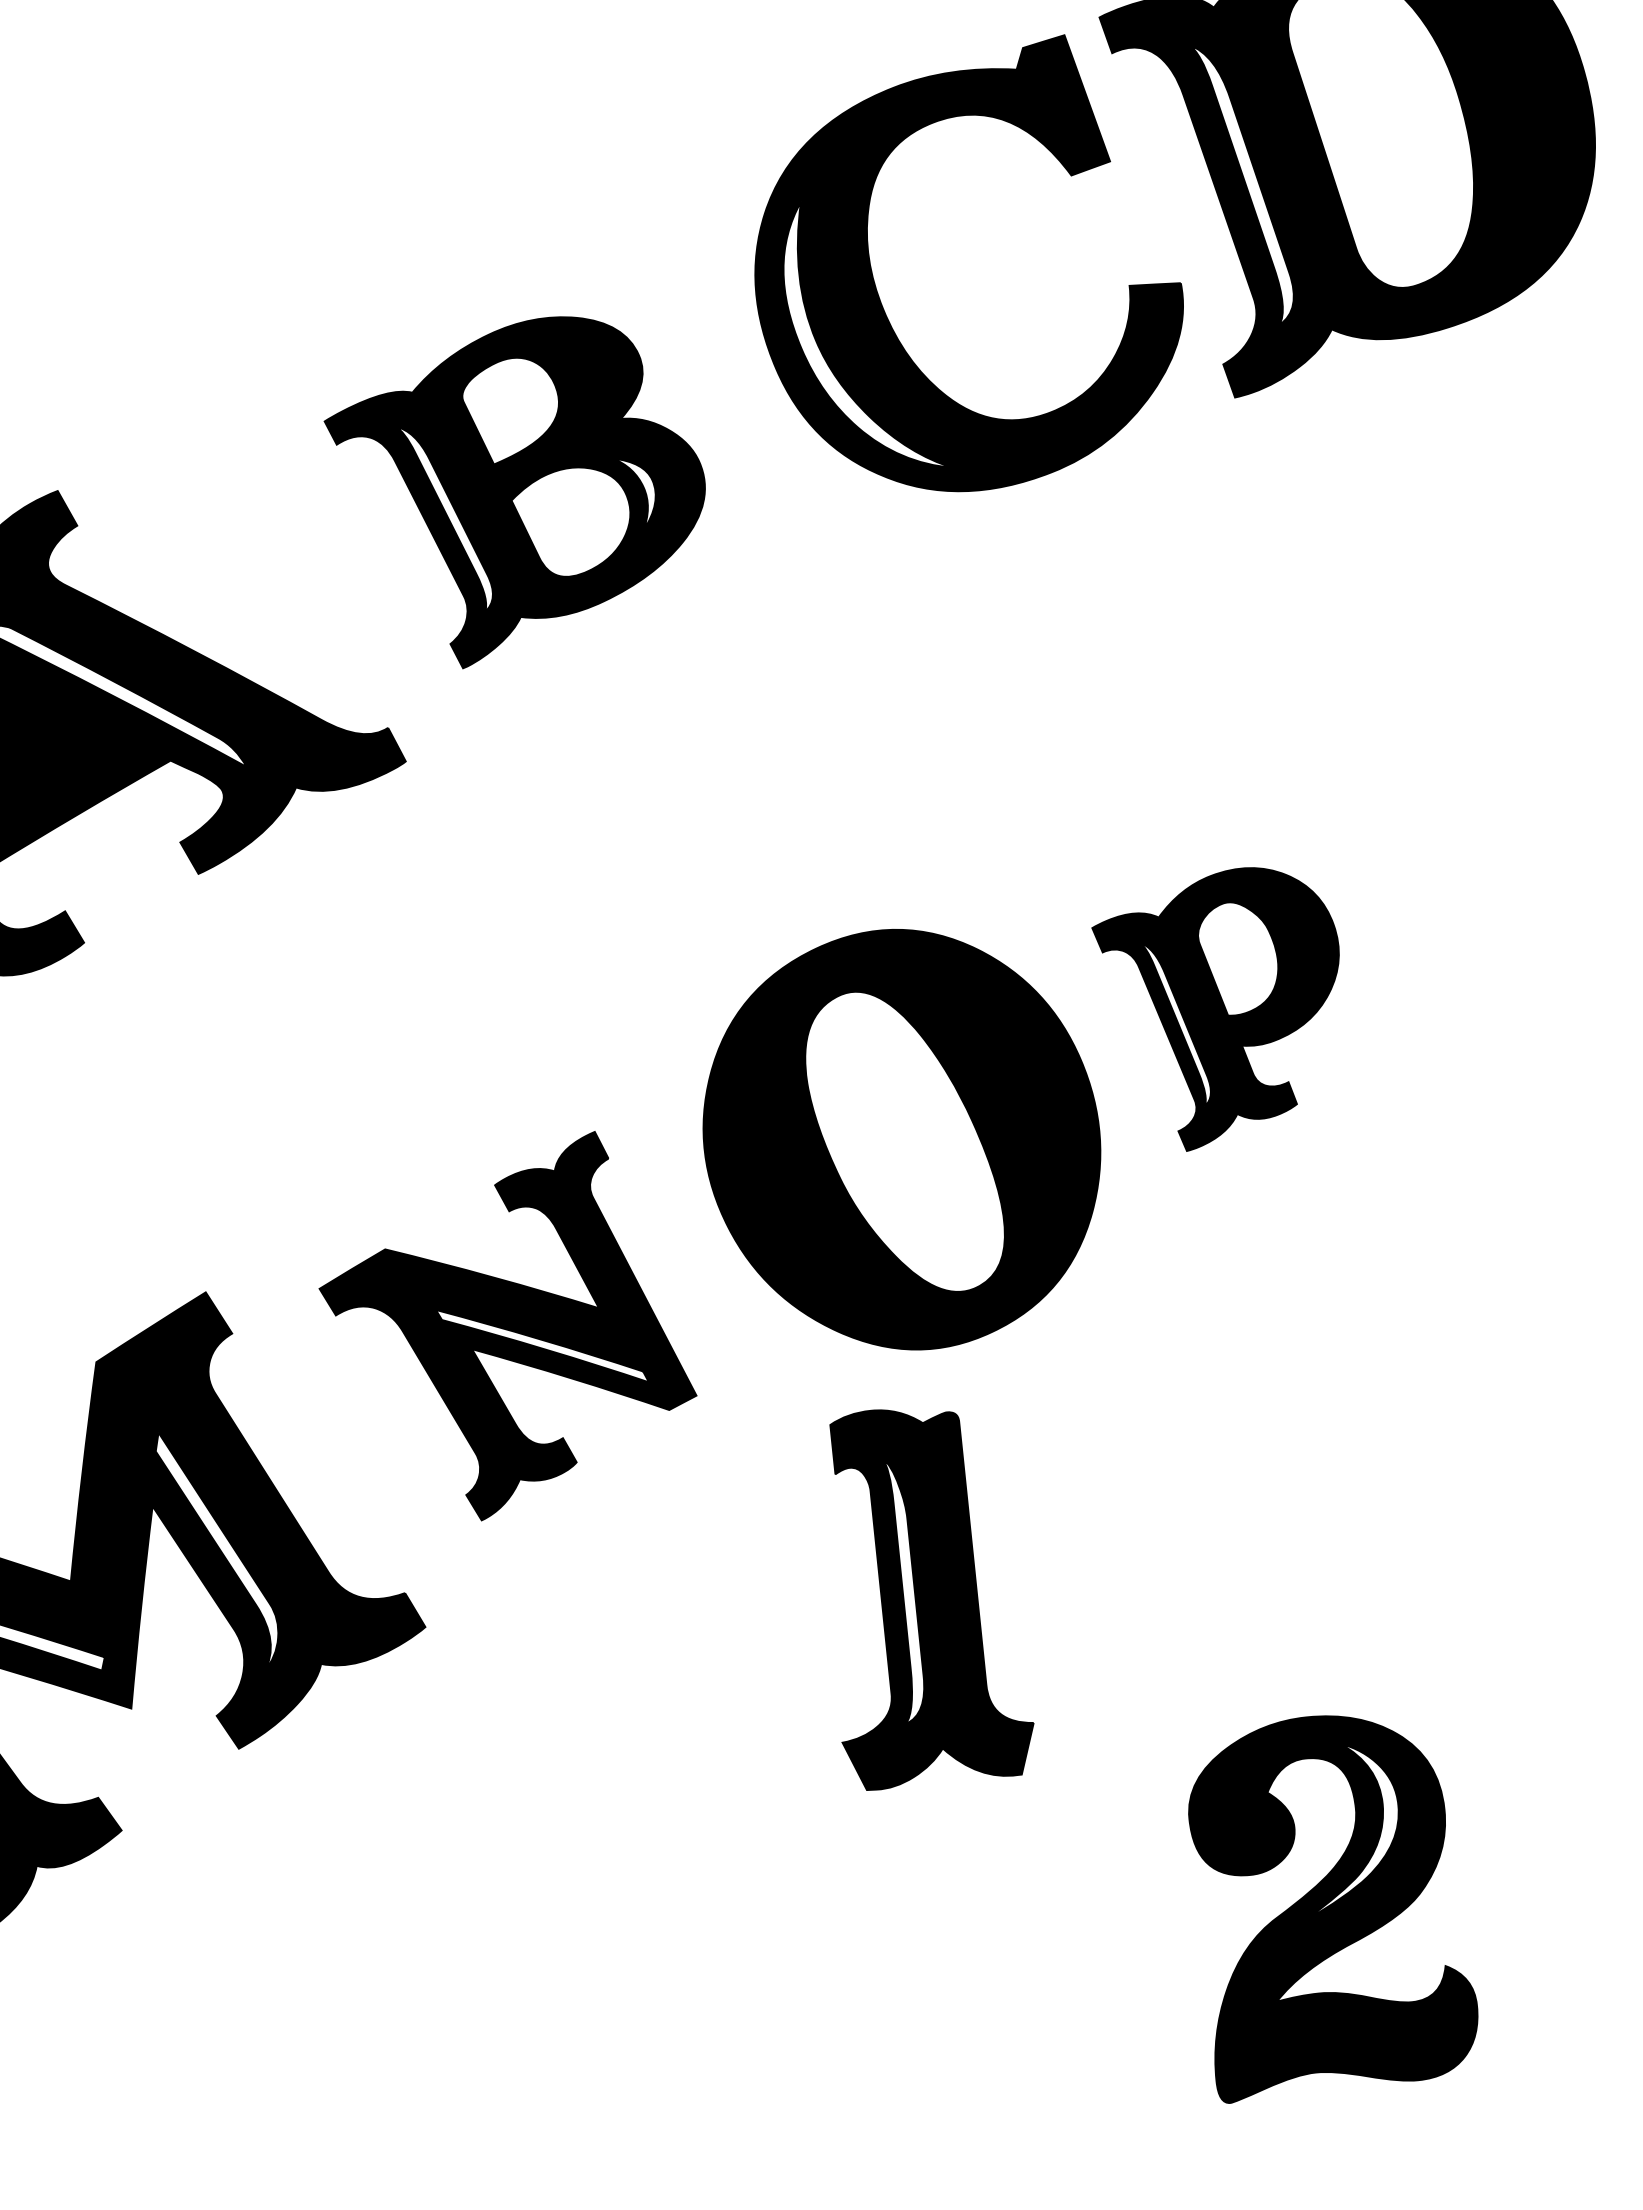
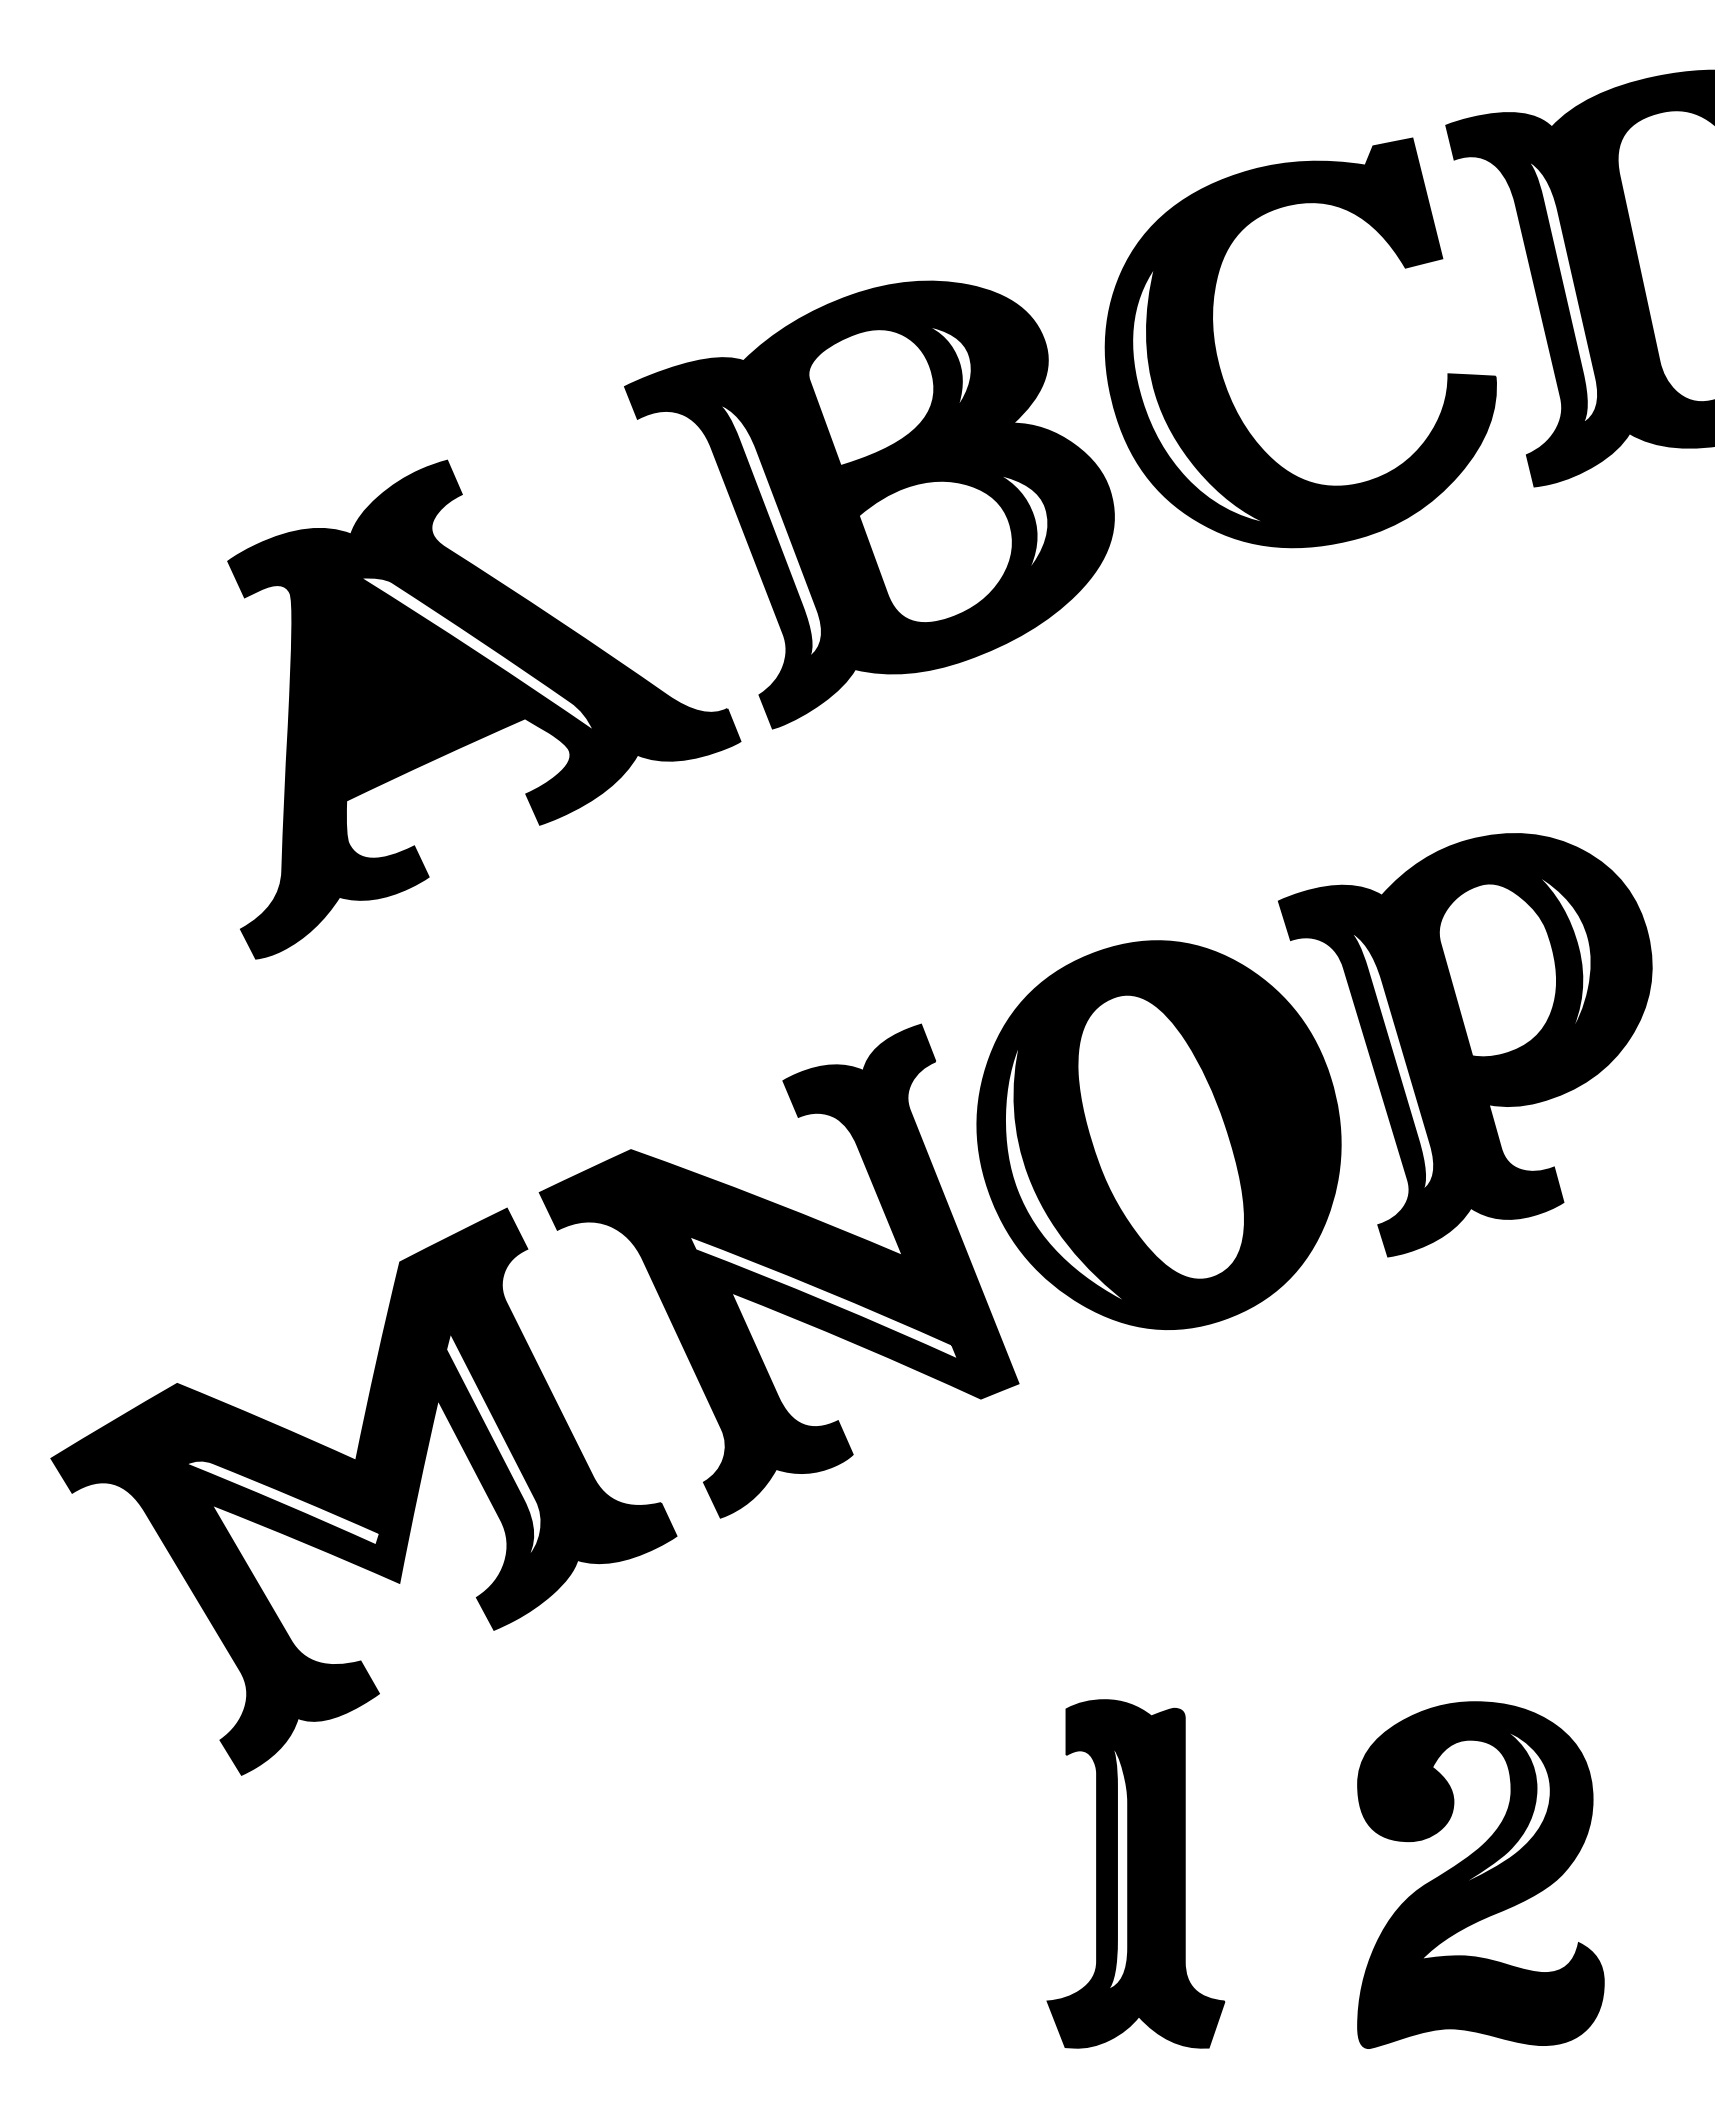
part: (518, 491) -> (869, 504), size x1.43
part: (1223, 1009) -> (1465, 1045), size x1.67
part: (505, 1328) -> (778, 1270), size x1.43
part: (923, 1594) -> (1135, 1873), moved

